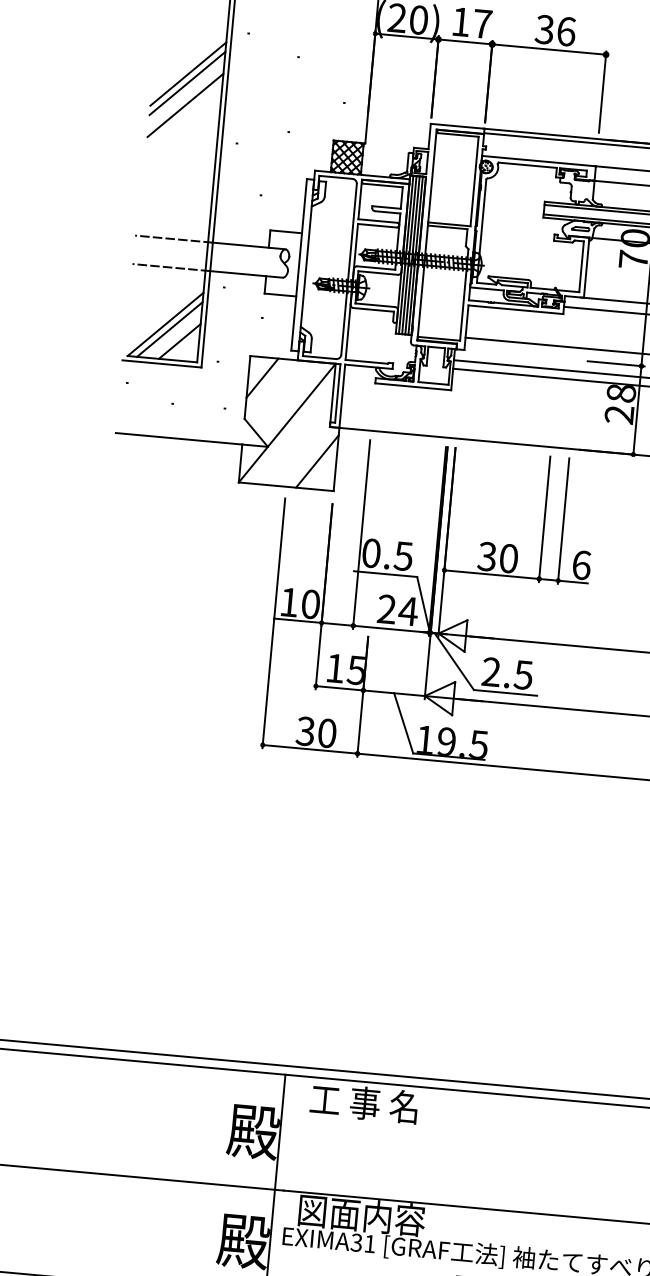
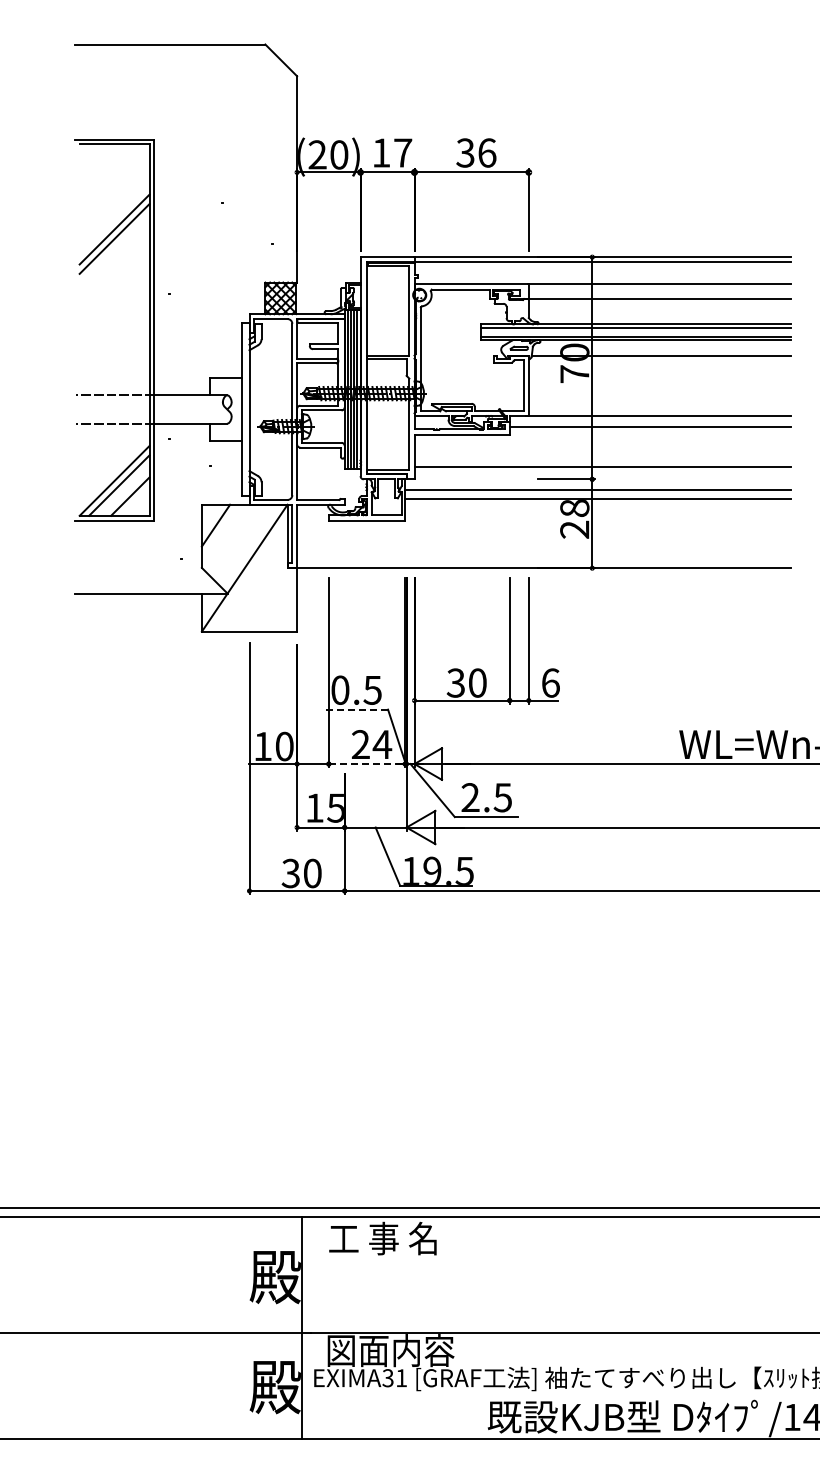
line: (185, 104) -> (114, 260), removed
line: (317, 461) -> (278, 603), removed
line: (385, 573) -> (356, 709), solid -> dashed
line: (391, 629) -> (367, 764), solid -> dashed

